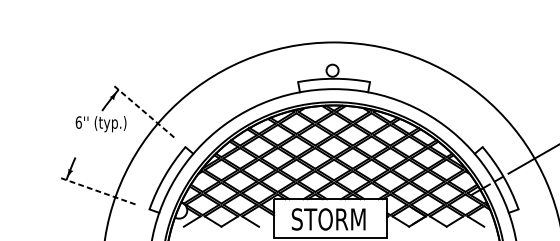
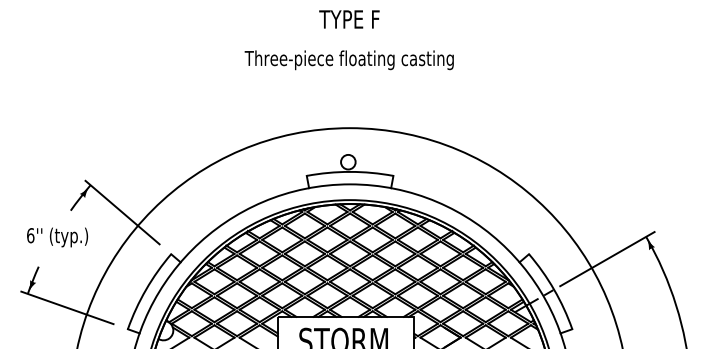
line: (145, 112) -> (122, 212), dashed -> solid
text: (101, 124) -> (57, 237), moved
line: (99, 191) -> (67, 307), dashed -> solid

